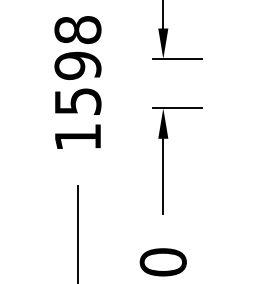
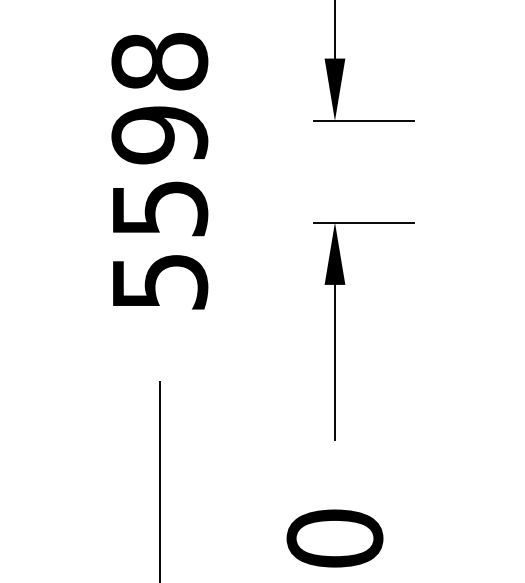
text: (78, 137) -> (160, 282), 1598 -> 5598

